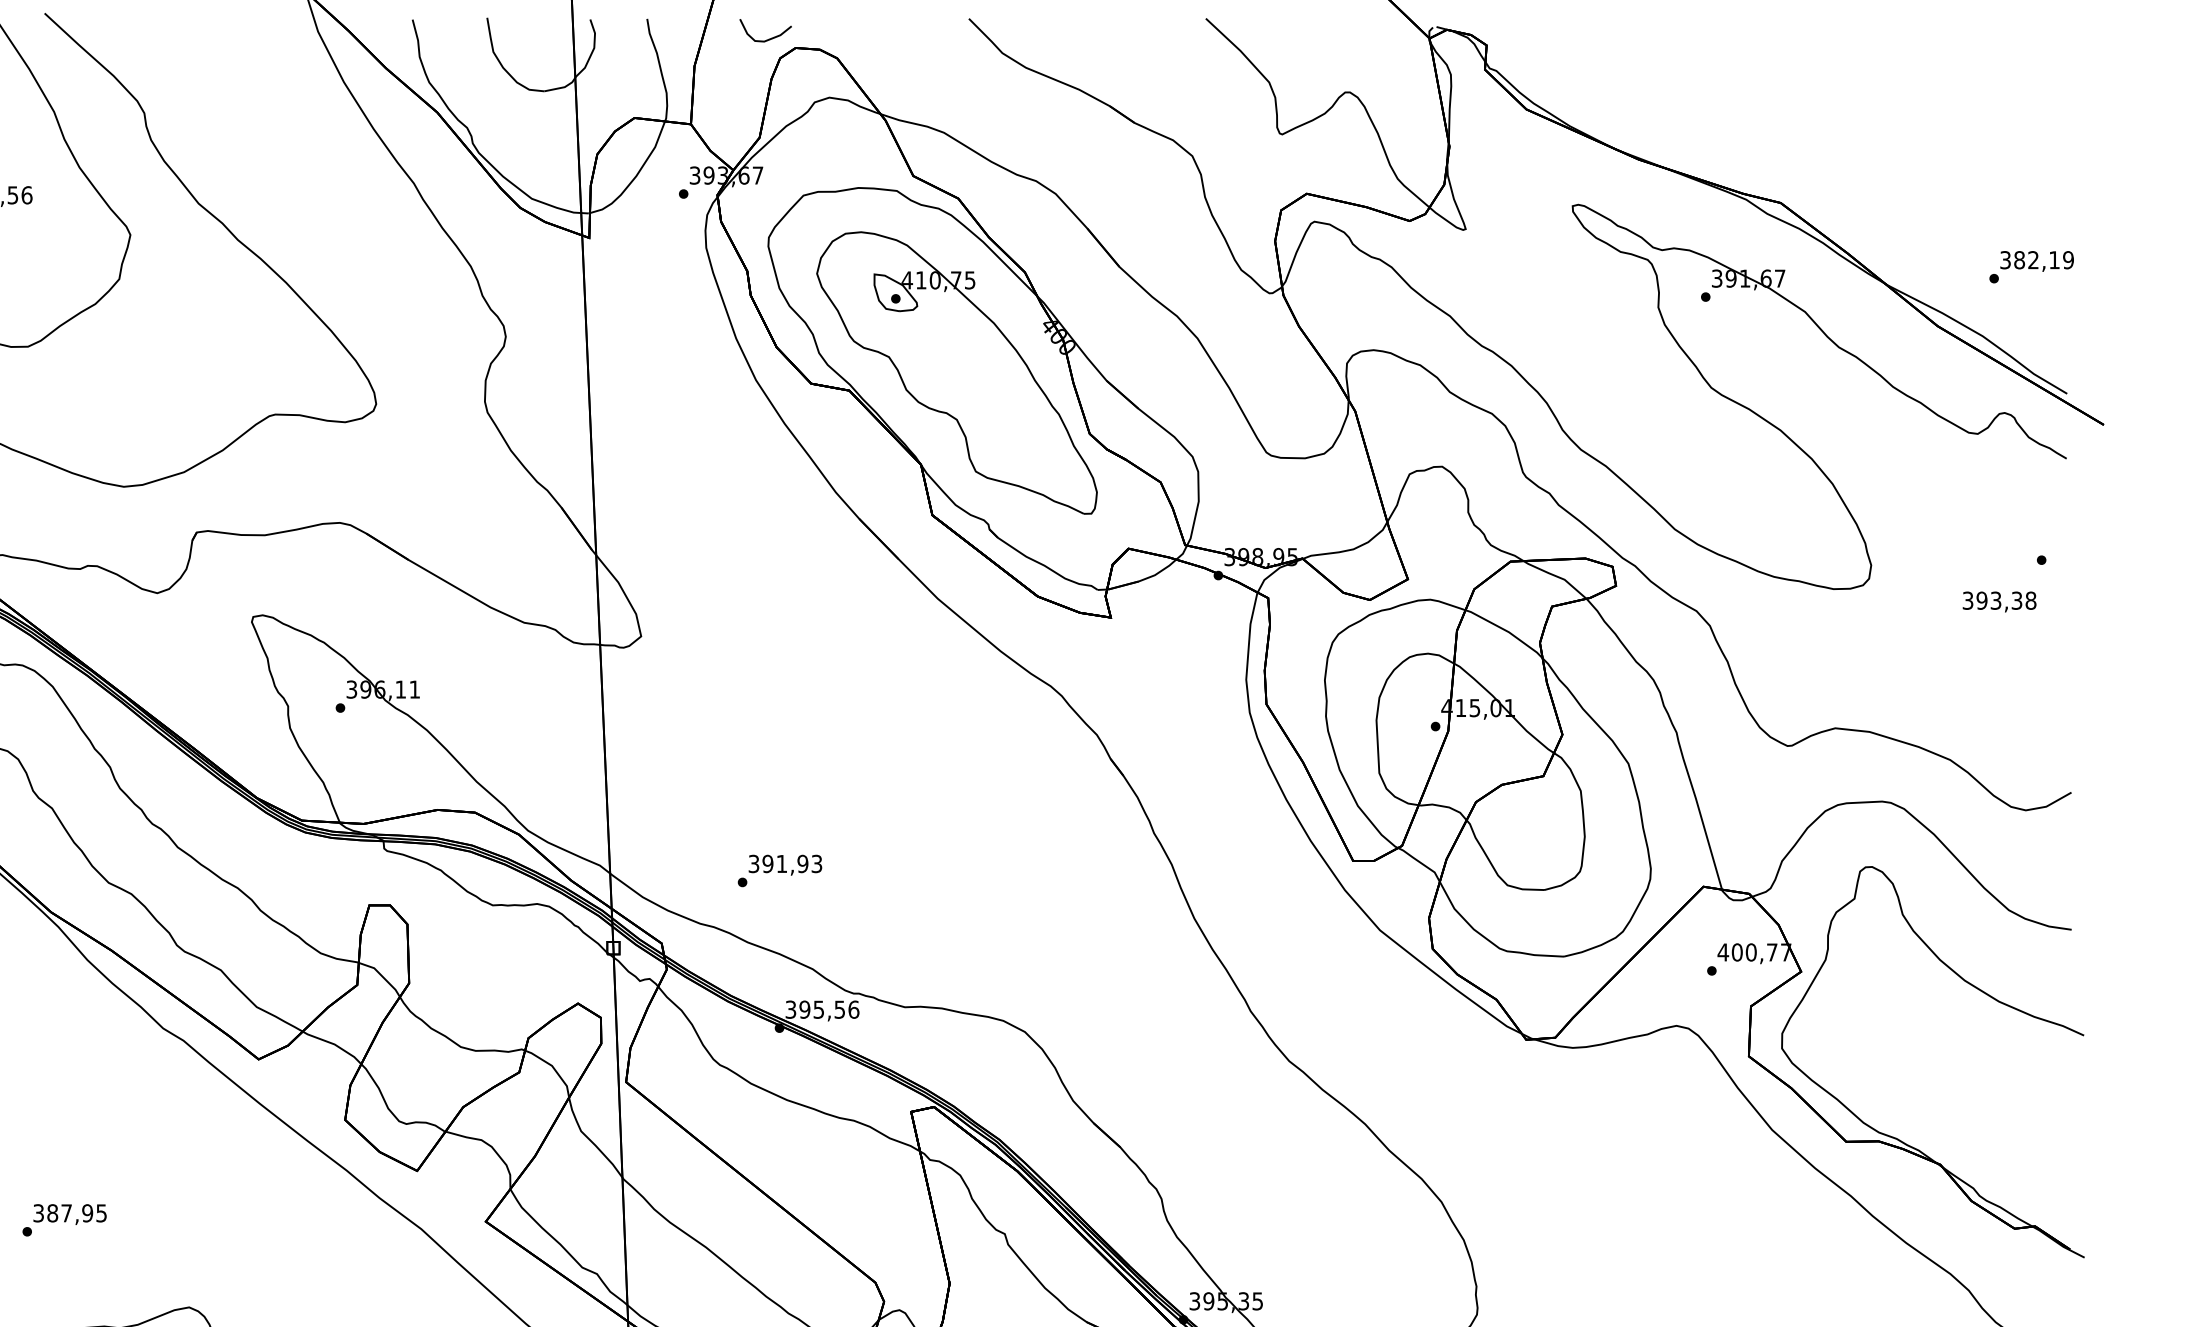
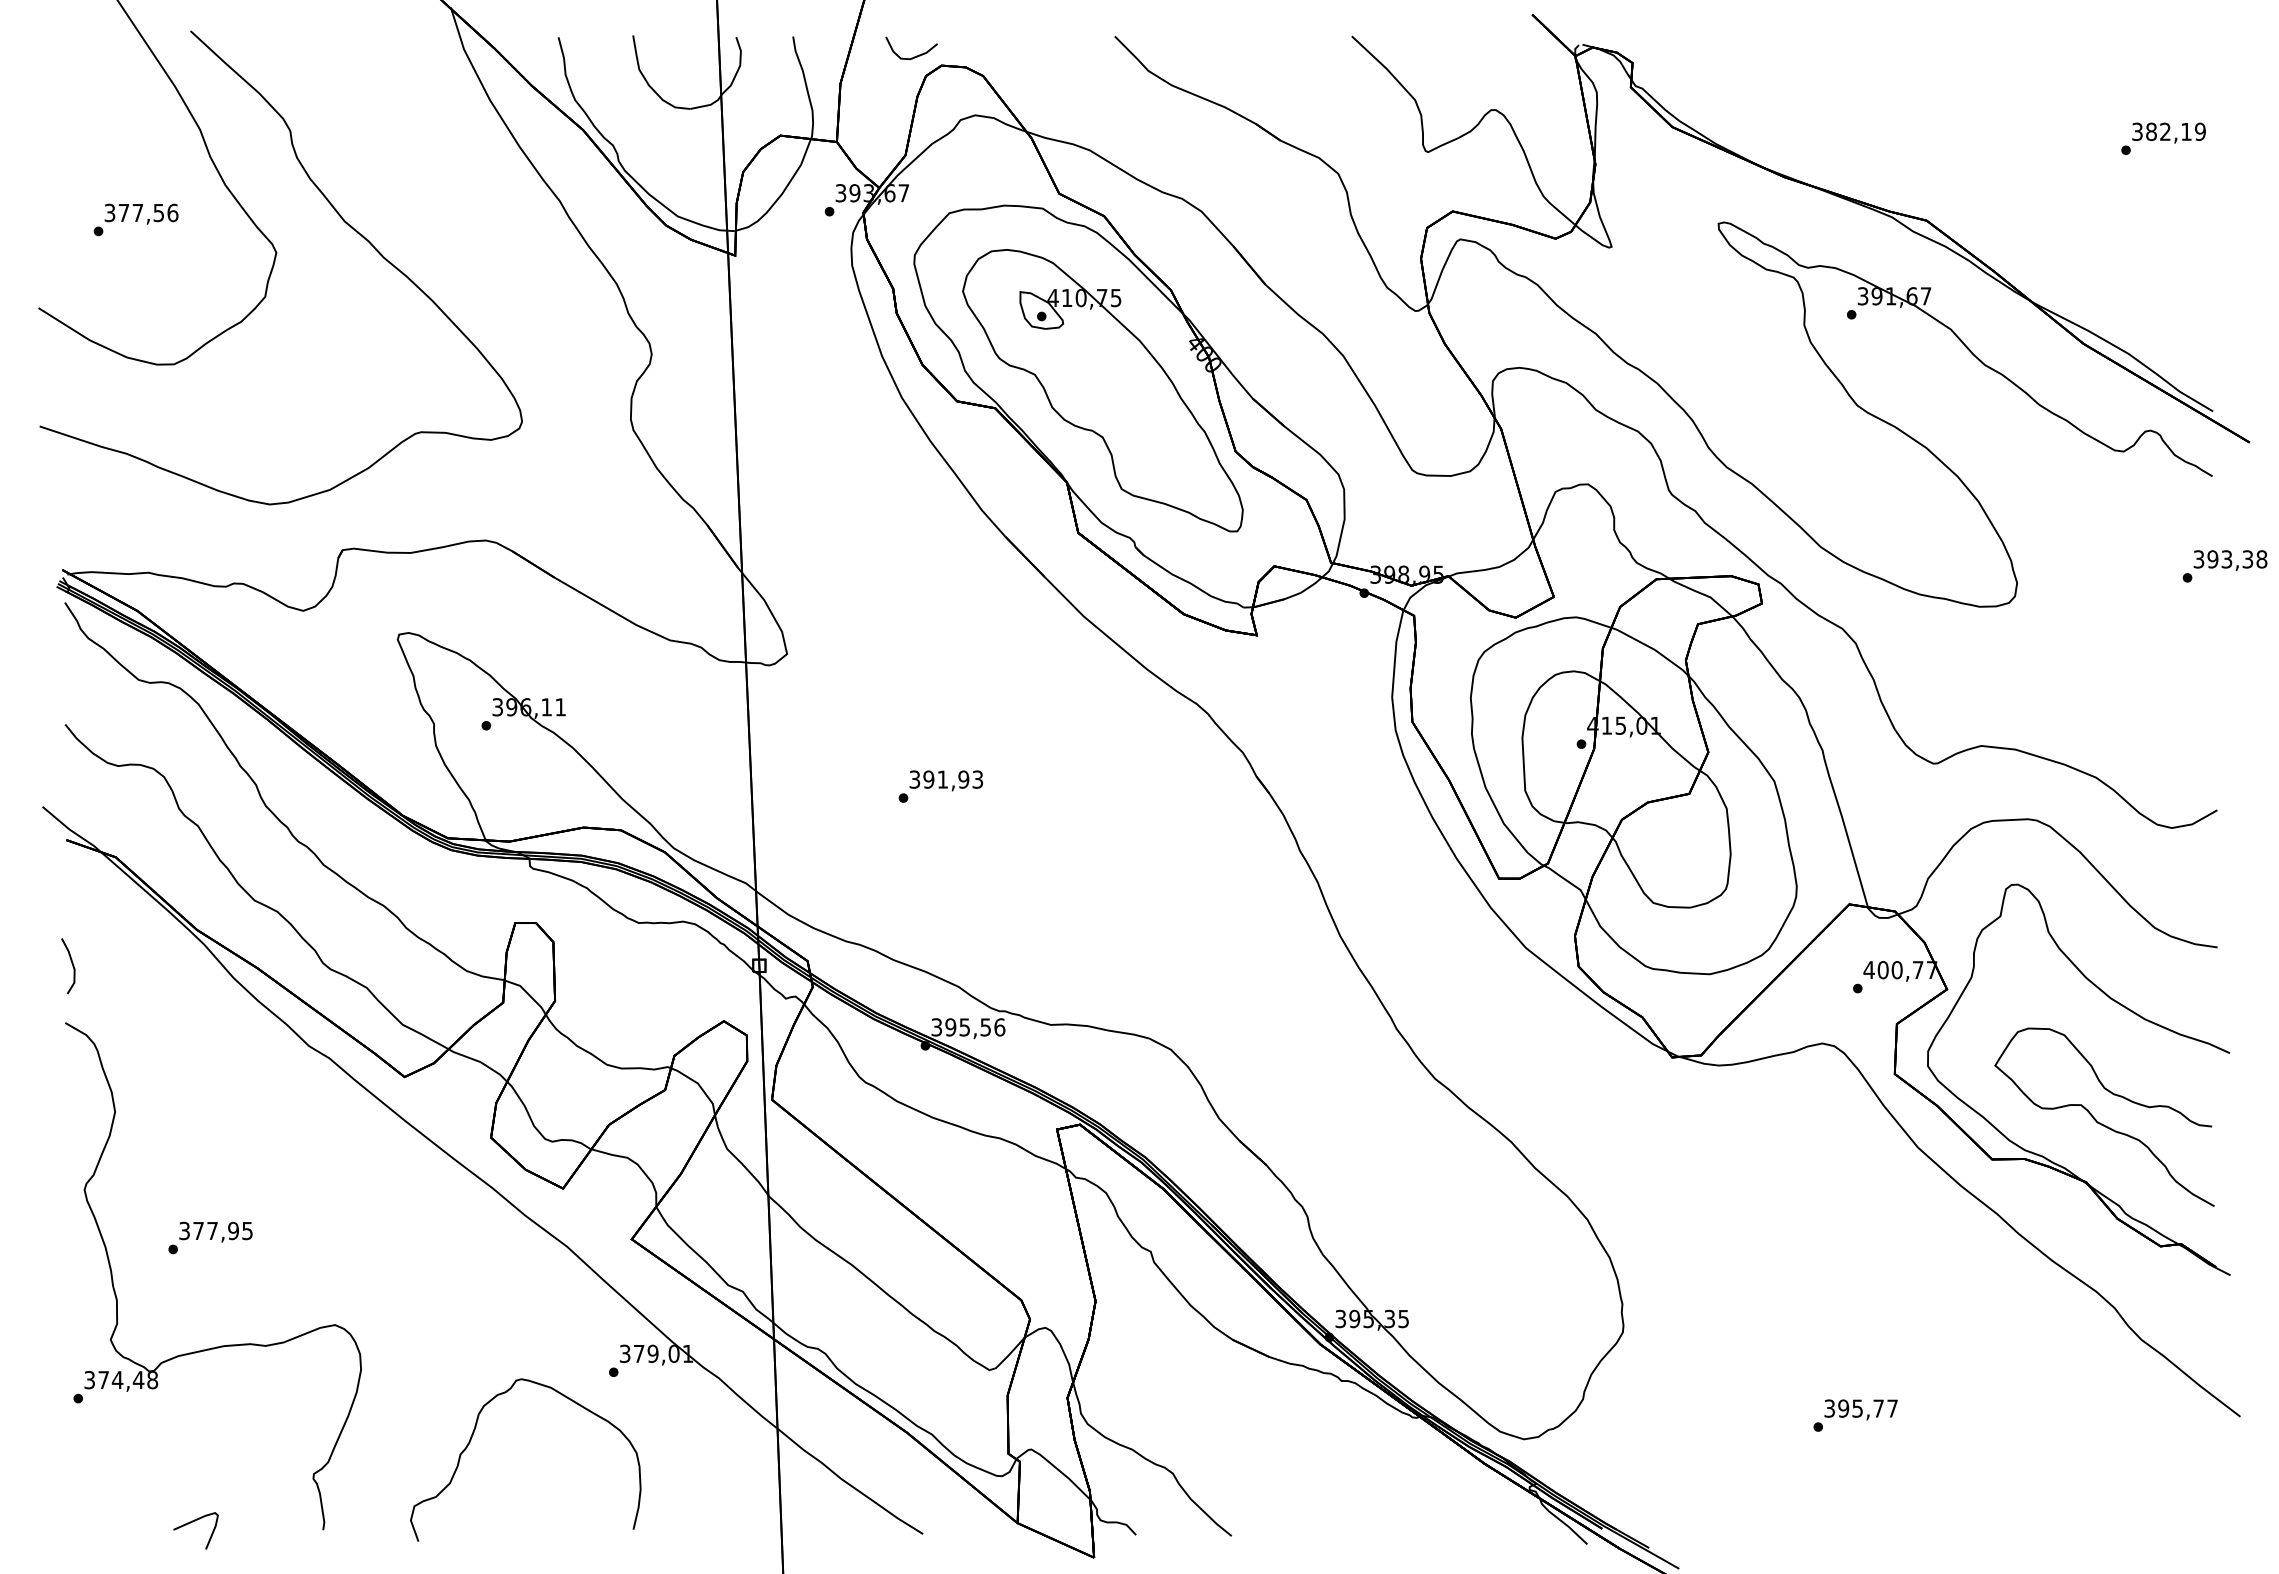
text: (2031, 266) -> (2163, 138), moved
text: (1999, 601) -> (2230, 560), moved
text: (779, 870) -> (940, 786), moved
curve: (1954, 1104) -> (2100, 1122), added
text: (52, 1212) -> (198, 1230), 387,95 -> 377,95

